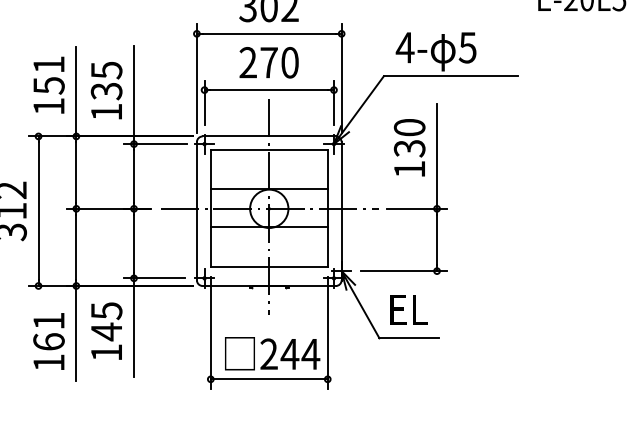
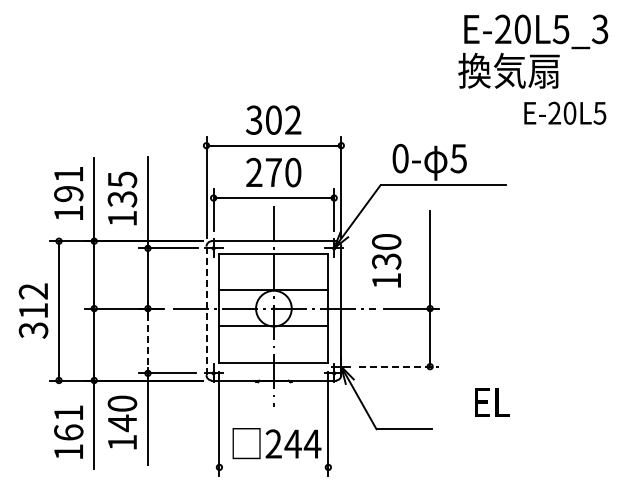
text: (405, 47) -> (400, 158), 4- -> 0-
text: (48, 86) -> (68, 194), 151 -> 191
text: (409, 147) -> (386, 260), moved
line: (196, 211) -> (206, 311), solid -> dashed
line: (133, 244) -> (147, 341), solid -> dashed
line: (404, 270) -> (399, 366), solid -> dashed
text: (409, 309) -> (492, 402), moved
text: (106, 310) -> (122, 403), 145 -> 140
line: (268, 379) -> (273, 467), removed

